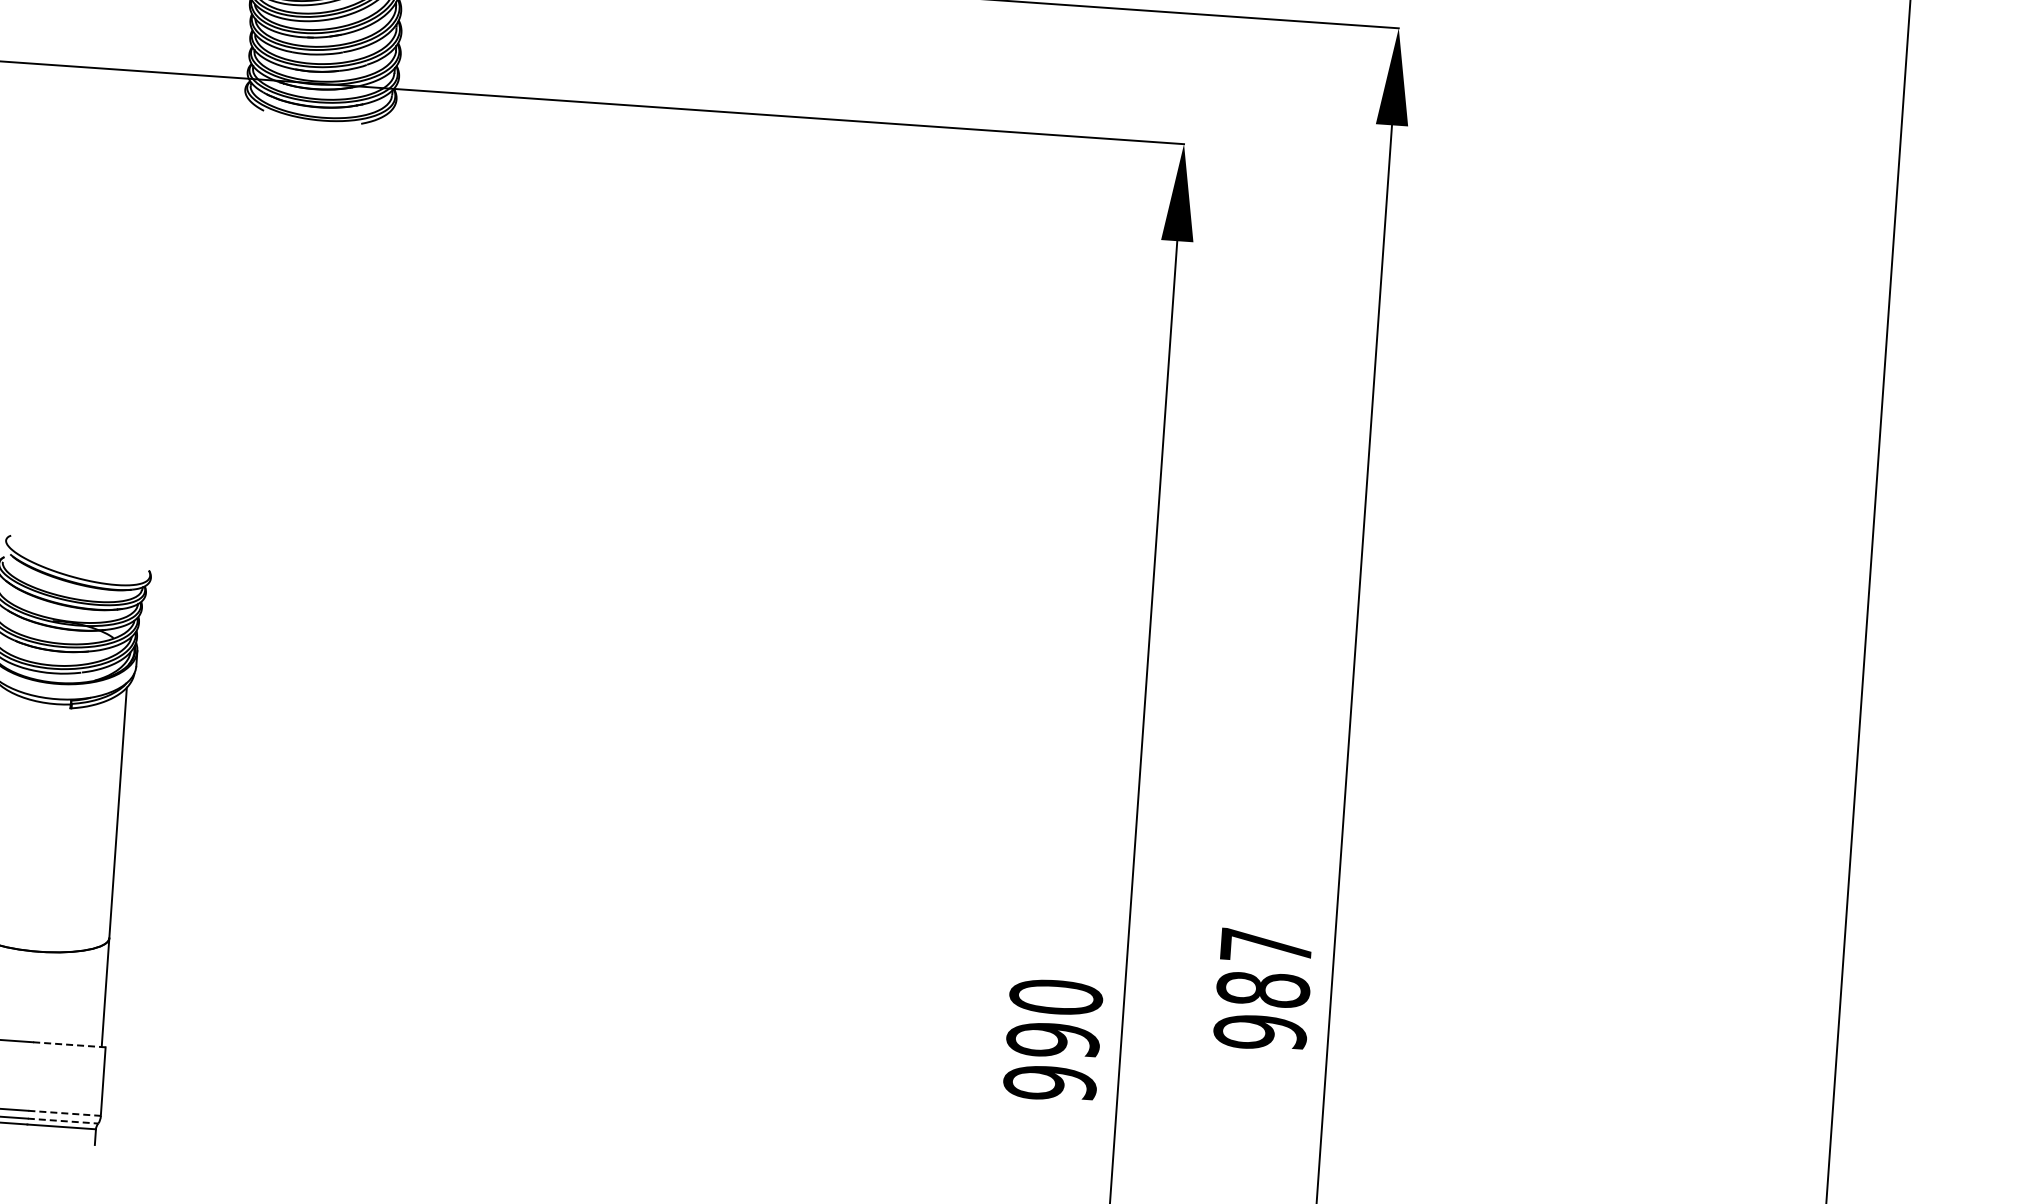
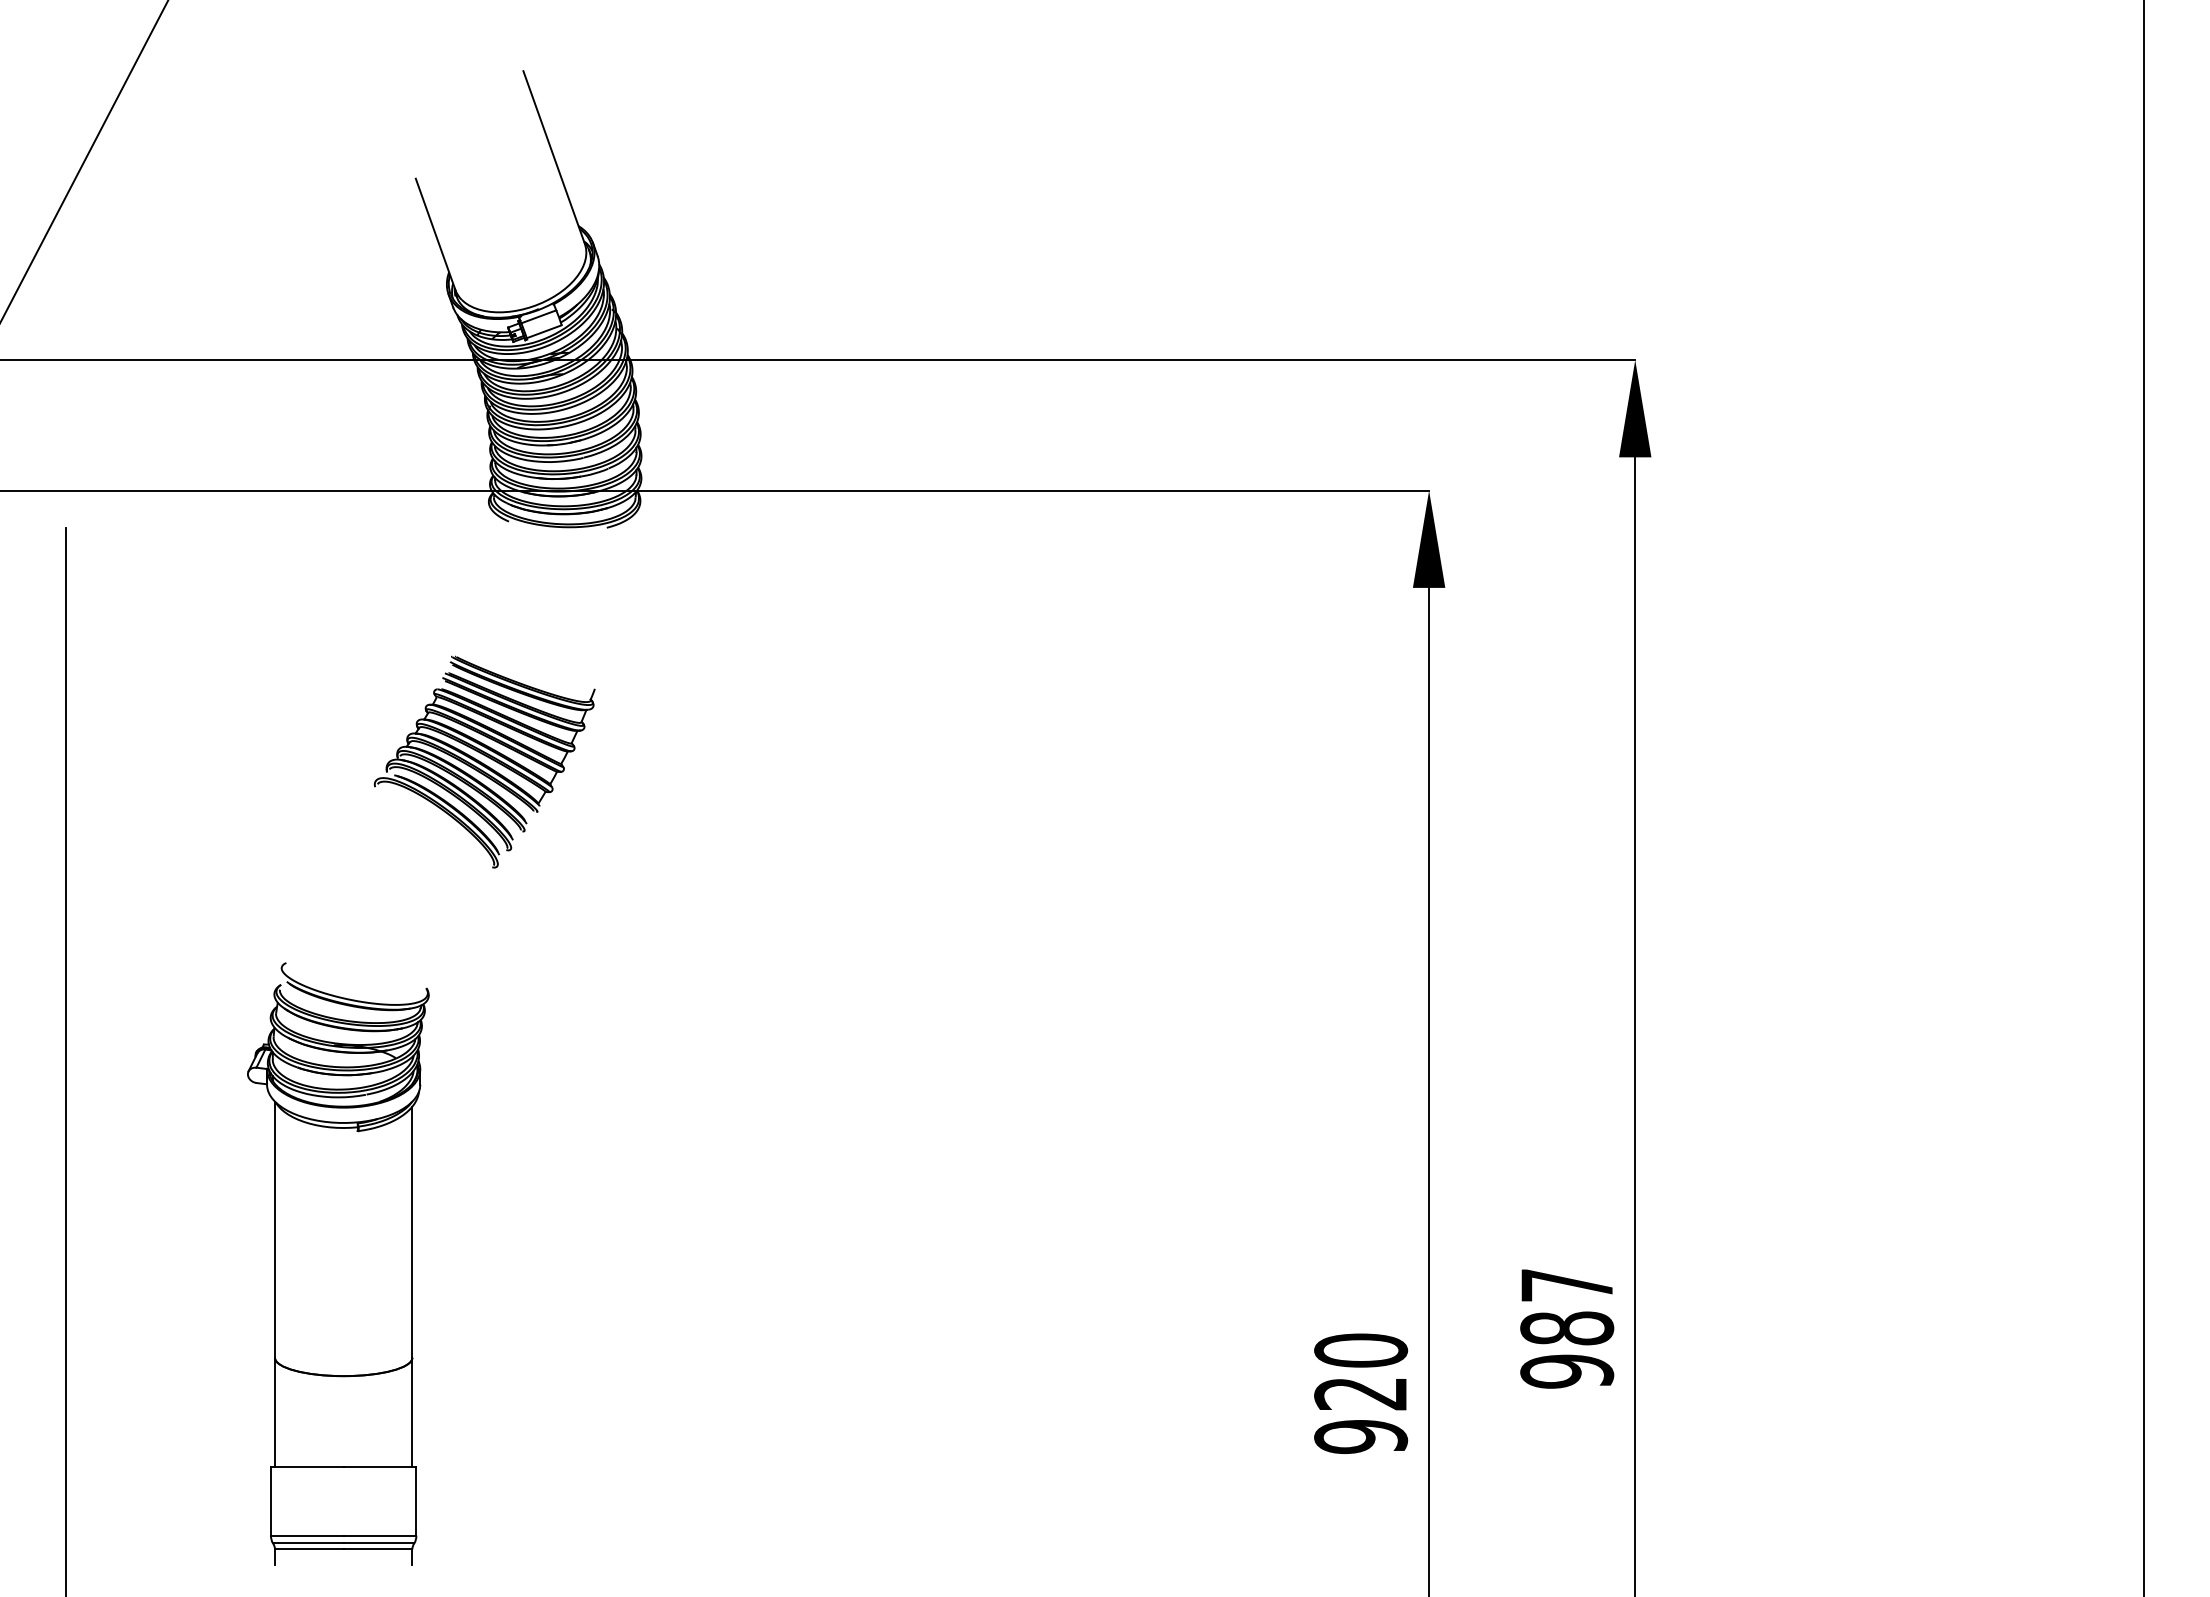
part: (222, 348) -> (484, 761), added
text: (1053, 1040) -> (1361, 1393), 990 -> 920
line: (69, 1044) -> (380, 1466), dashed -> solid
line: (65, 1113) -> (380, 1535), dashed -> solid
line: (63, 1121) -> (379, 1543), dashed -> solid

